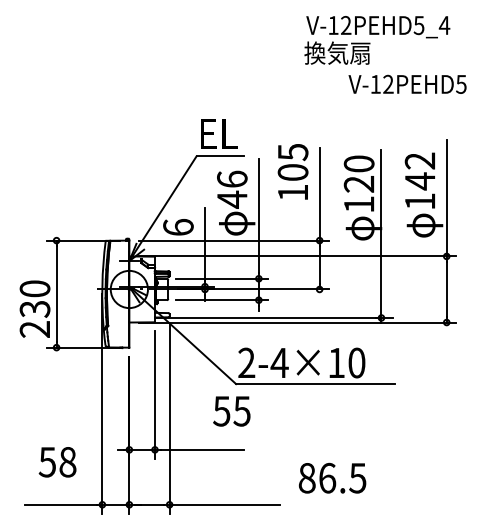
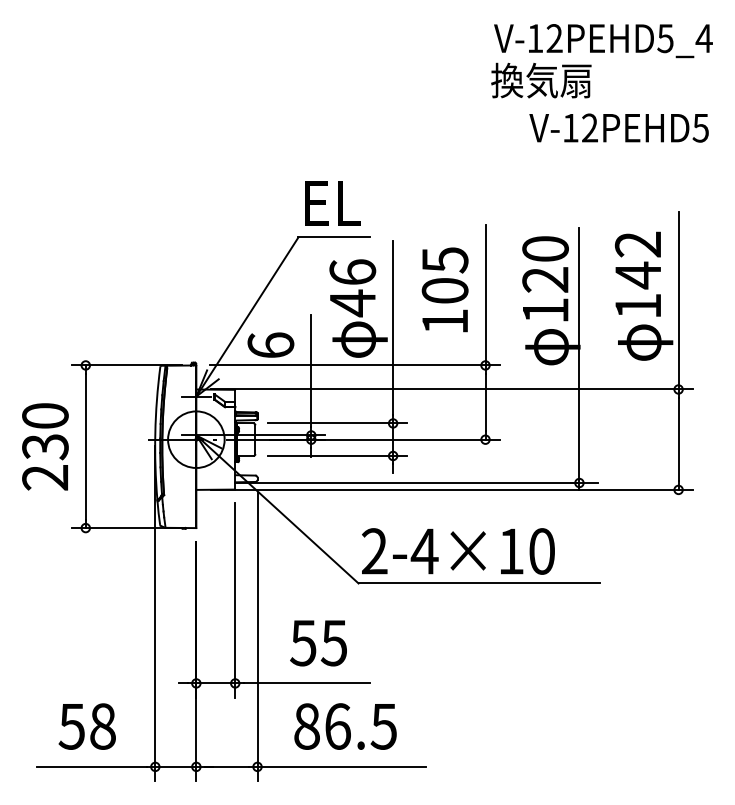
text: (377, 40) -> (602, 61), moved
text: (292, 171) -> (444, 289), moved
text: (34, 308) -> (44, 445), moved
text: (231, 411) -> (318, 643), moved
text: (57, 462) -> (87, 726), moved
text: (332, 477) -> (345, 725), moved

